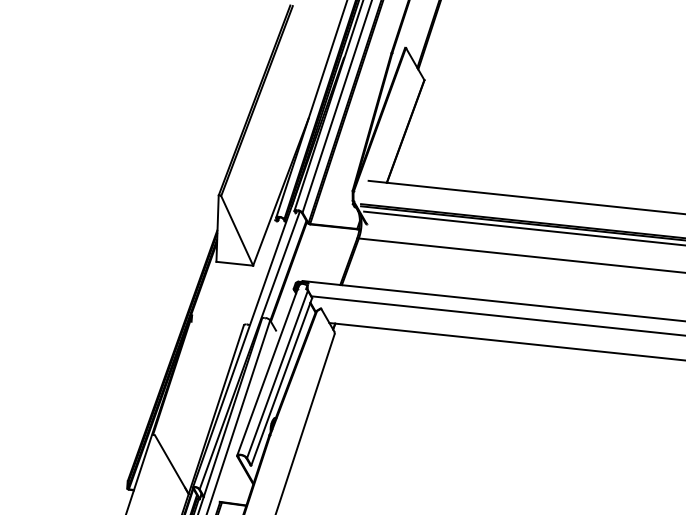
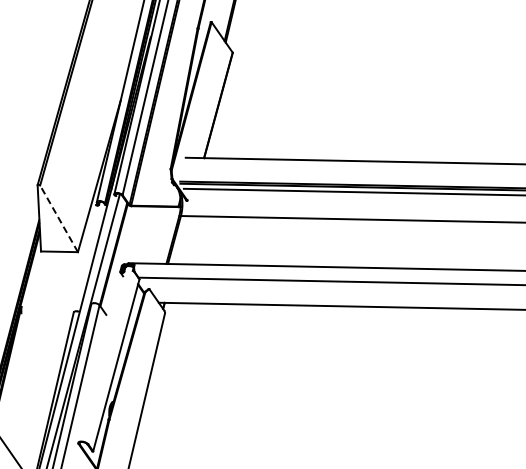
line: (236, 230) -> (58, 218), solid -> dashed
line: (268, 369) -> (102, 354), removed
line: (277, 374) -> (111, 358), removed

